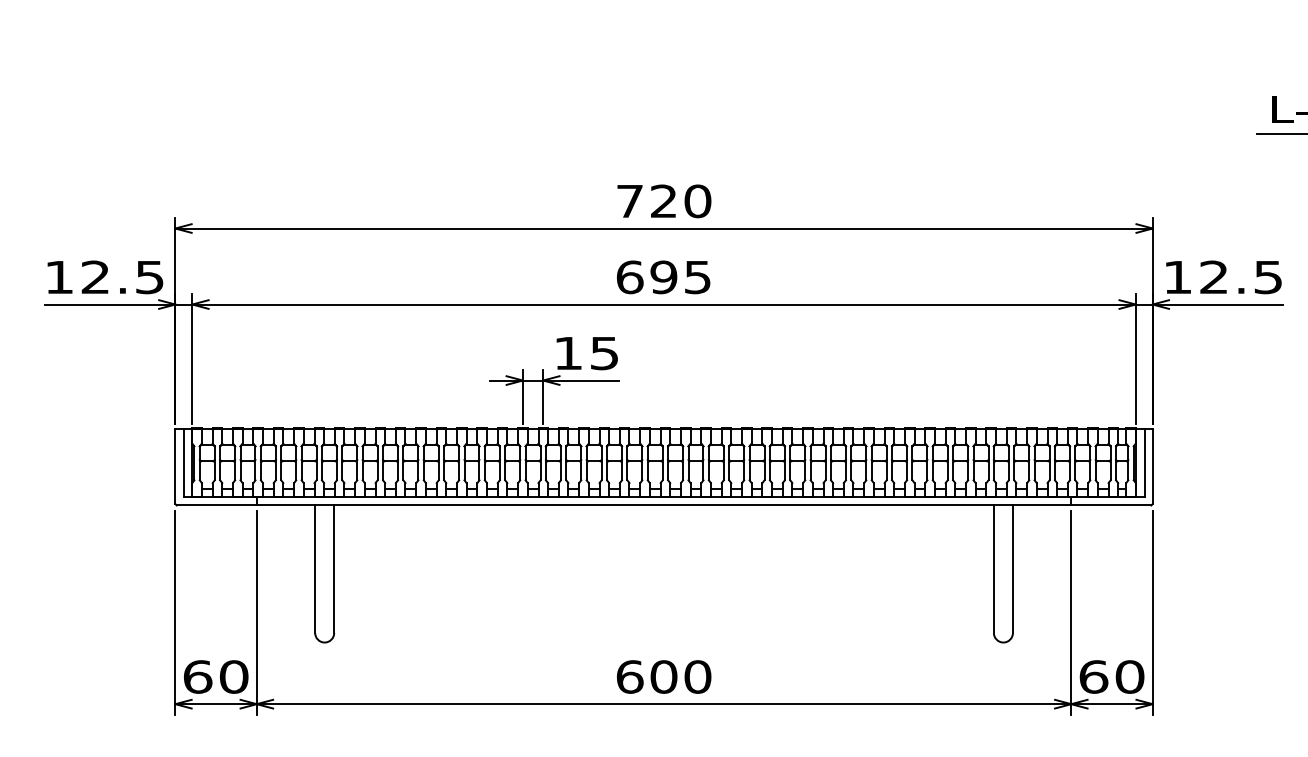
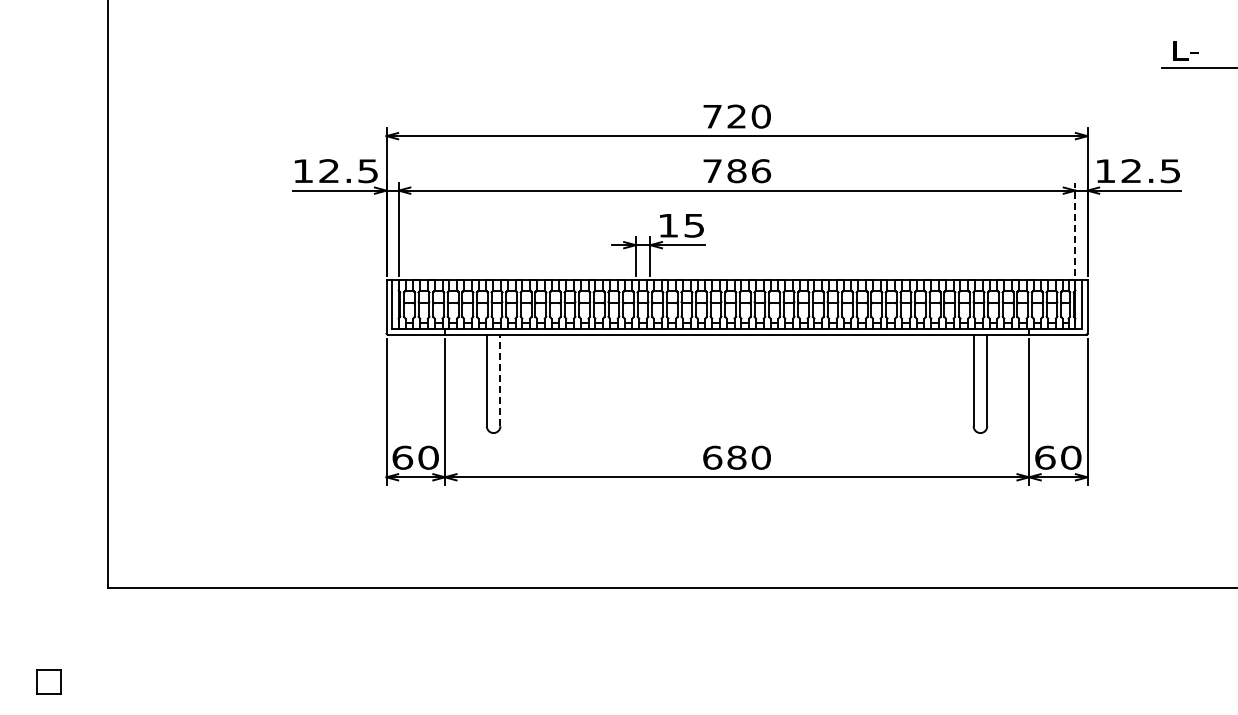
text: (664, 277) -> (737, 171), 695 -> 786
line: (1135, 358) -> (1075, 229), solid -> dashed
line: (334, 569) -> (500, 380), solid -> dashed
text: (663, 676) -> (736, 457), 600 -> 680

